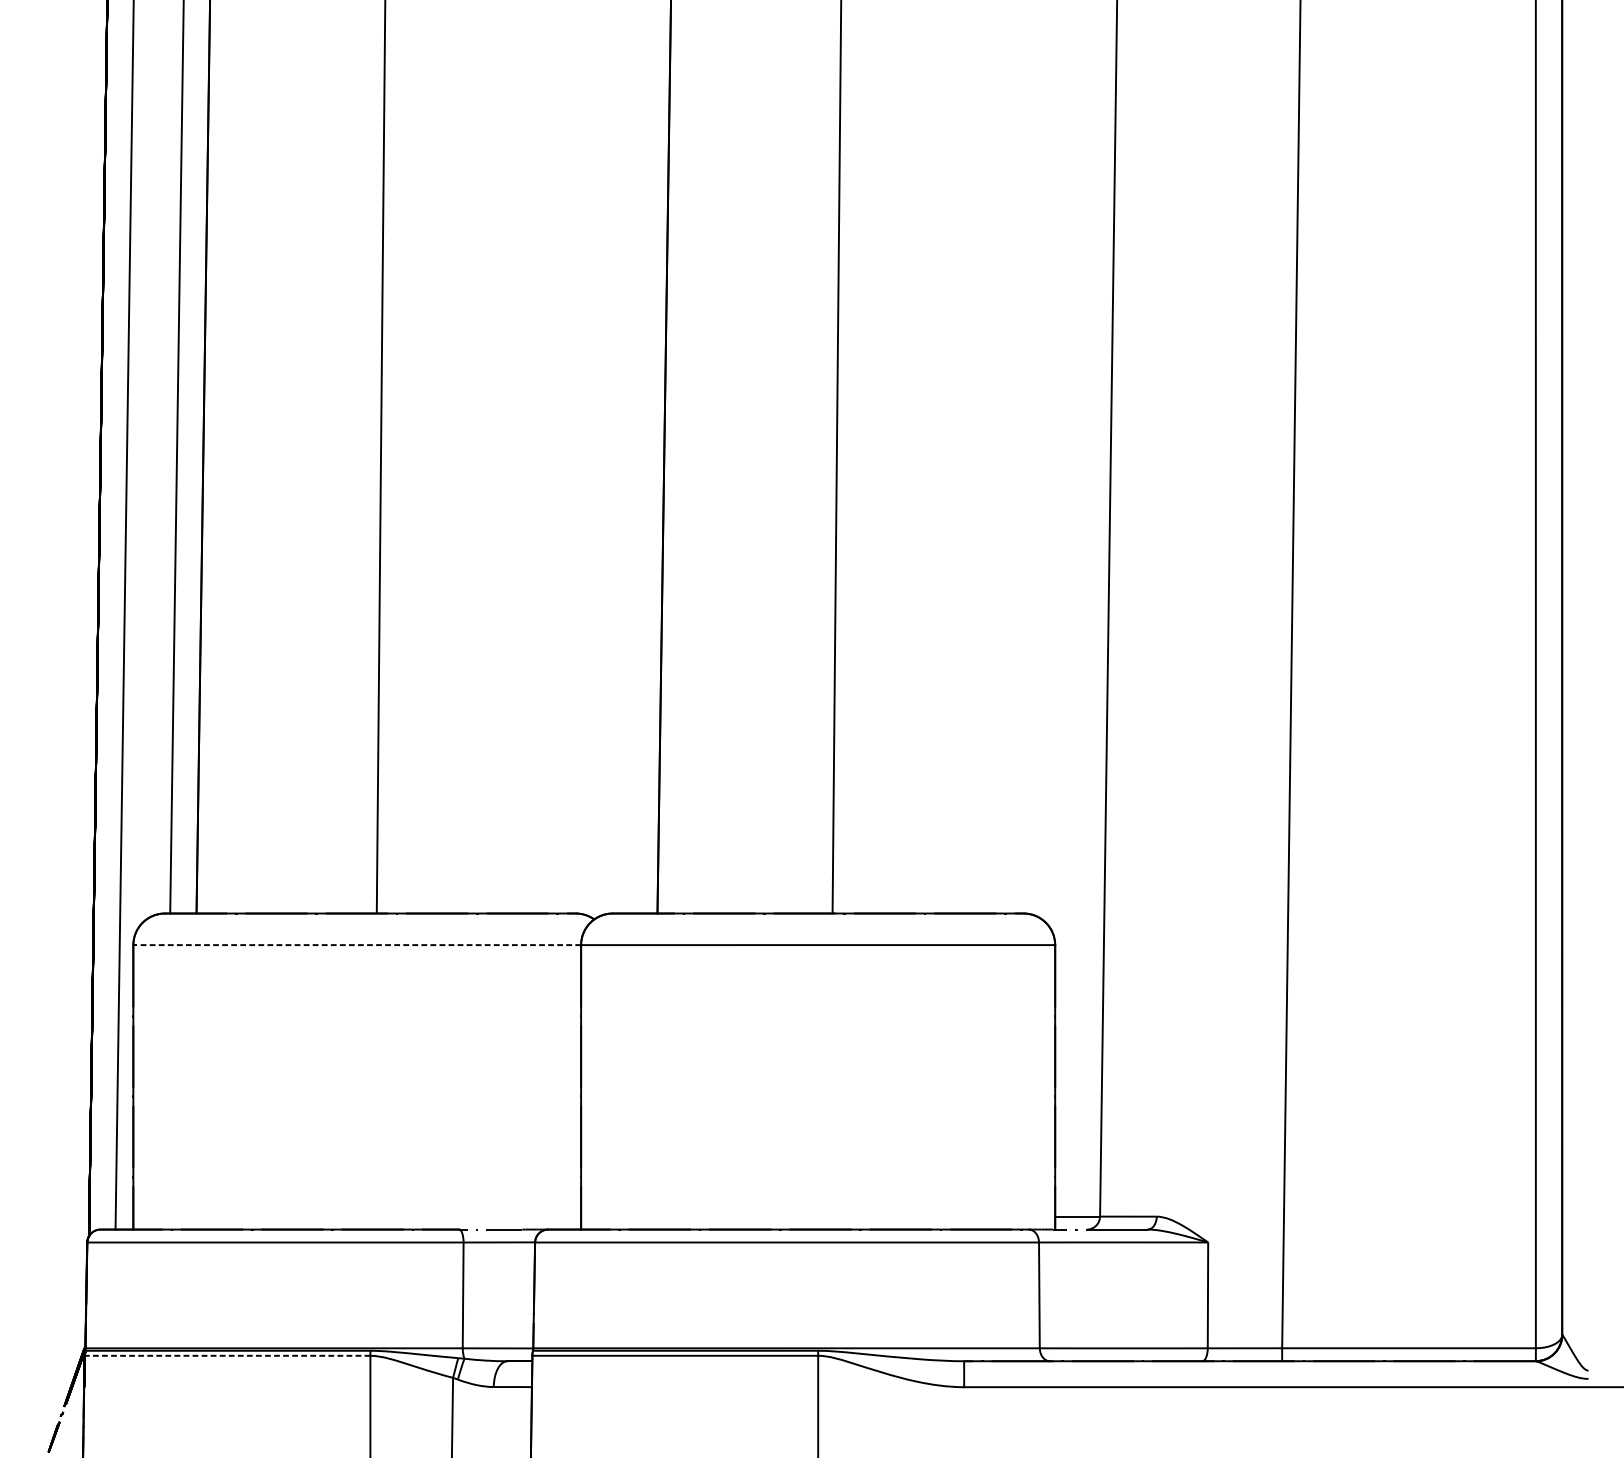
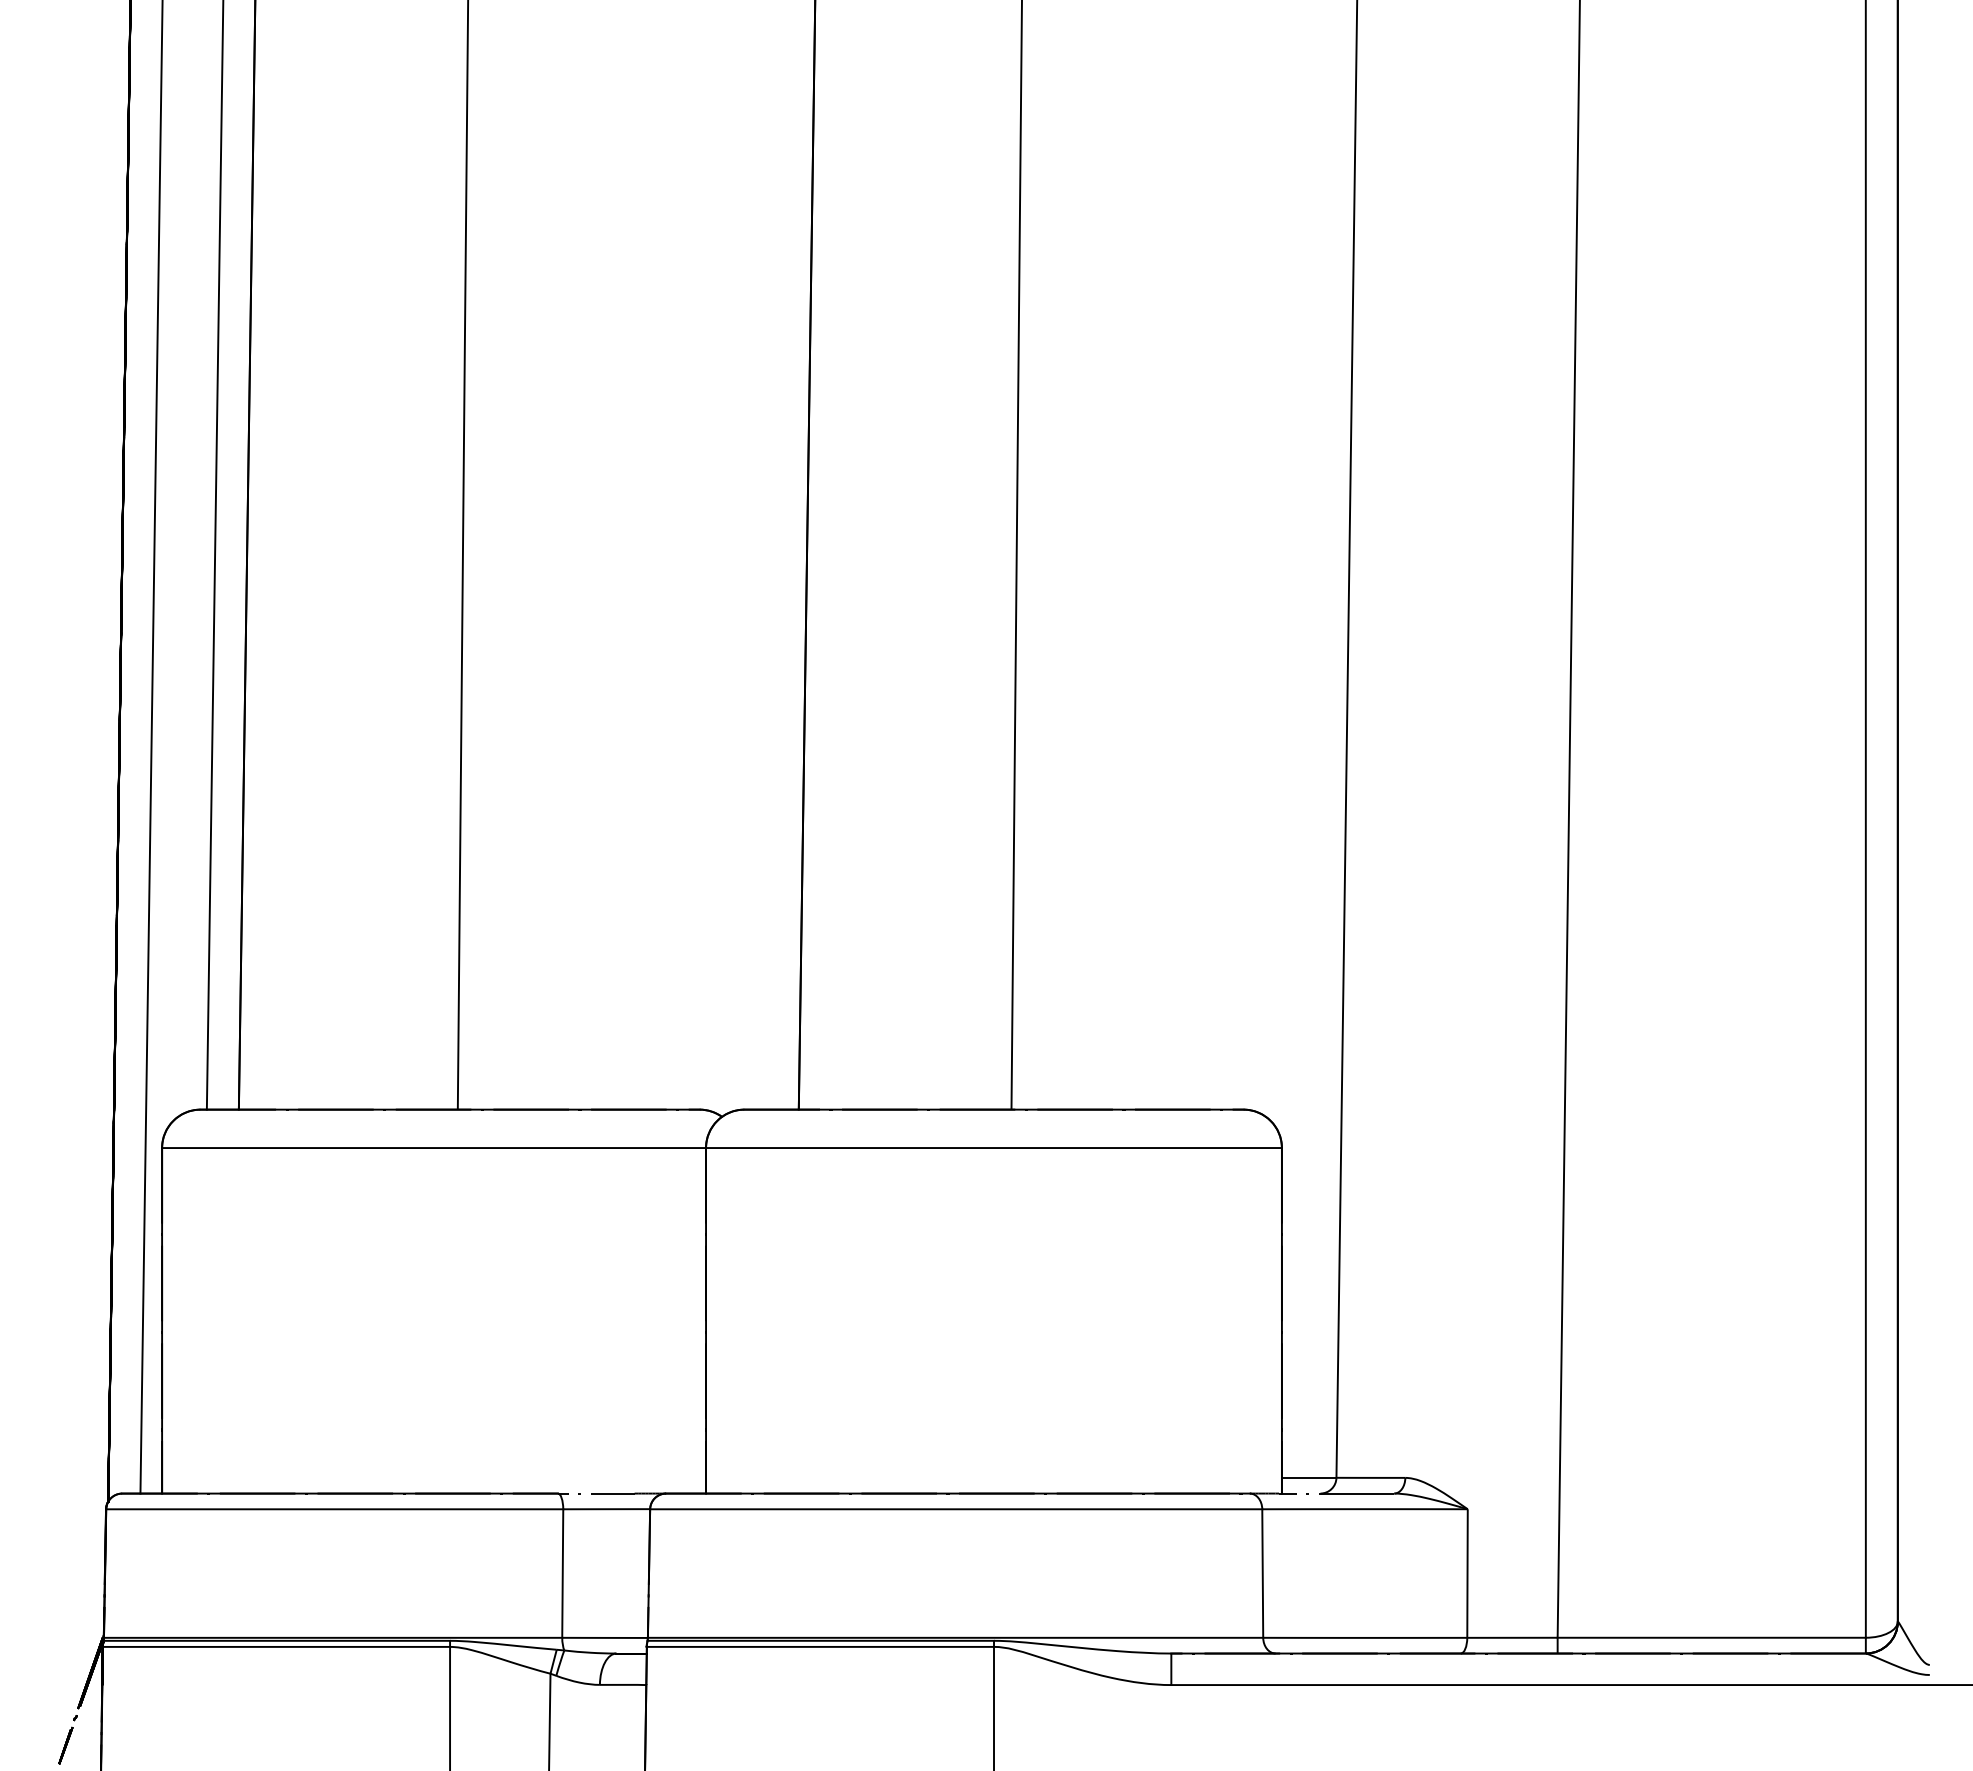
line: (357, 945) -> (434, 1148), dashed -> solid
line: (227, 1355) -> (276, 1646), dashed -> solid

